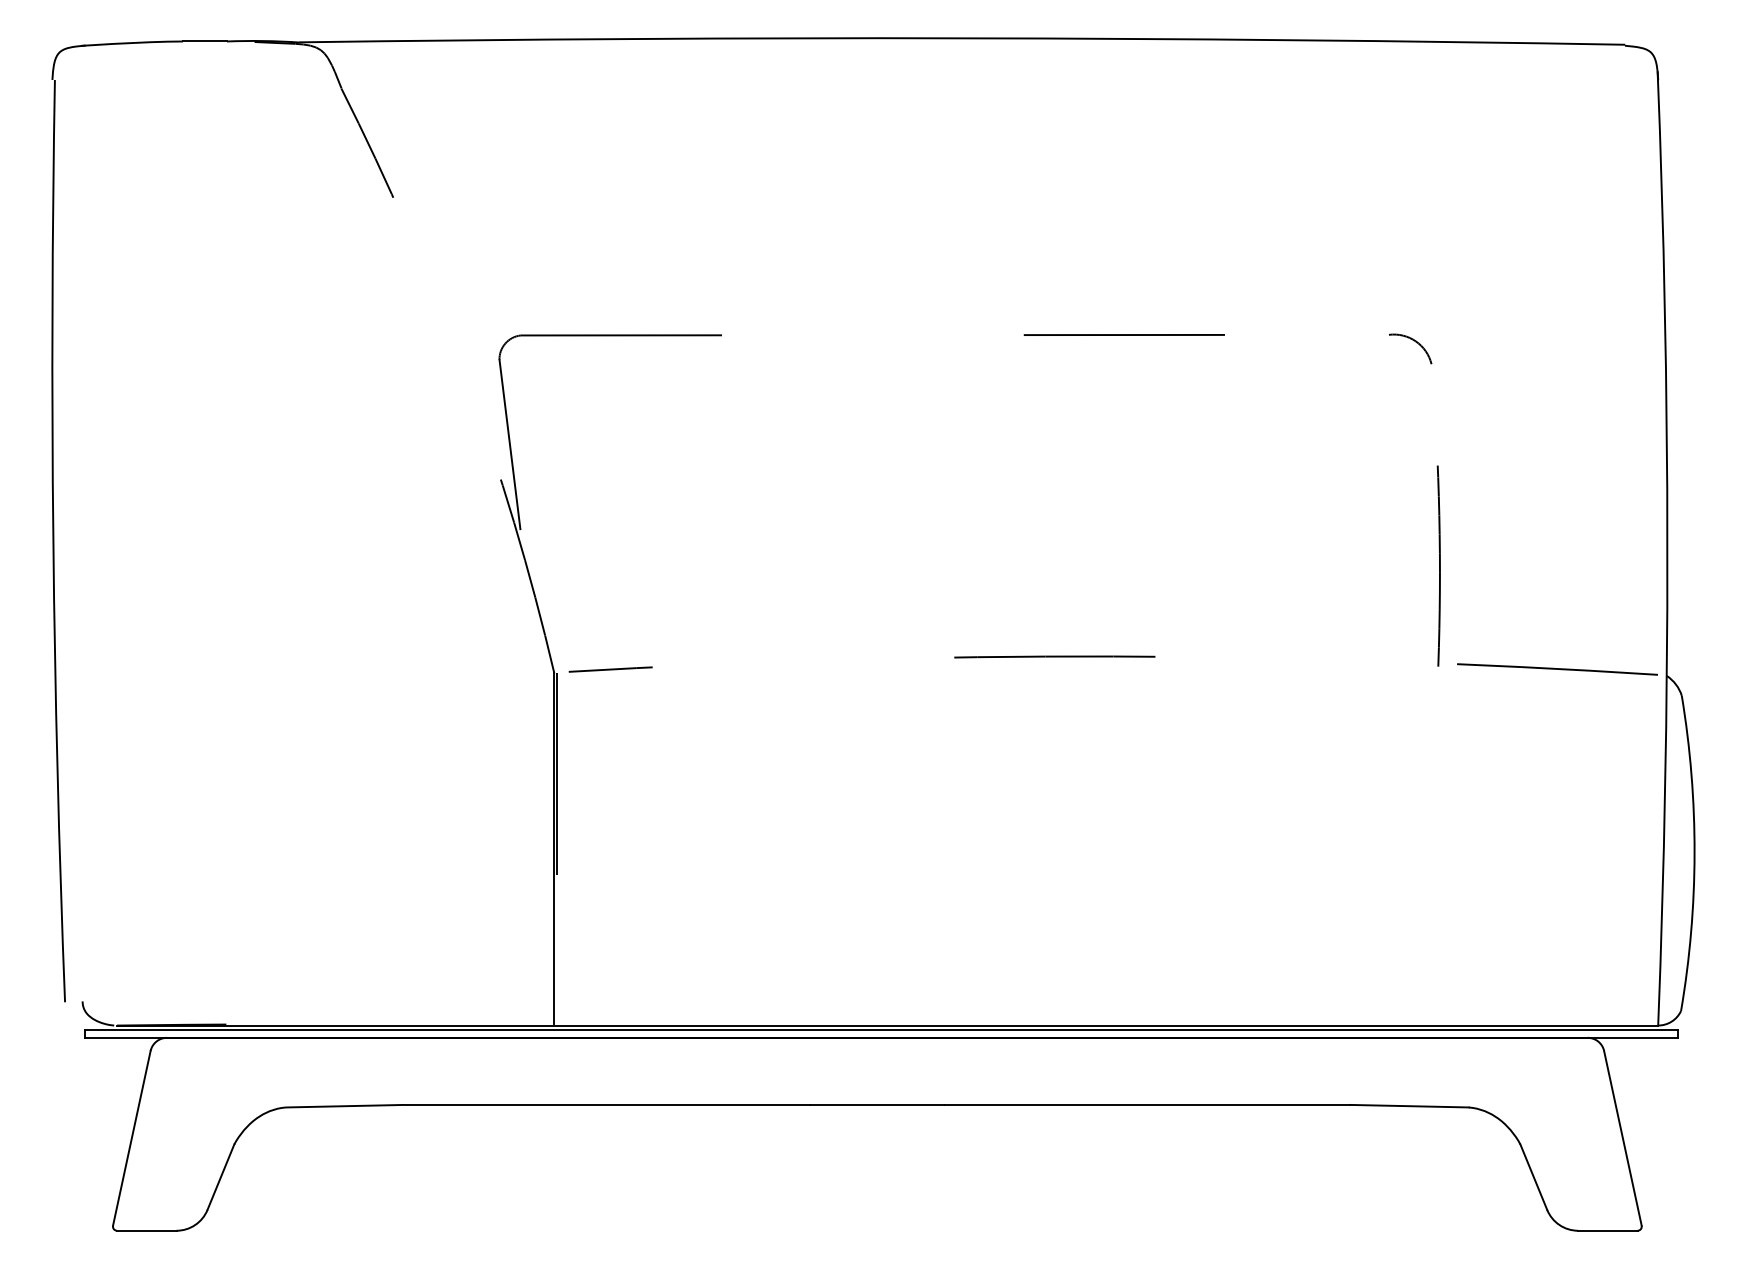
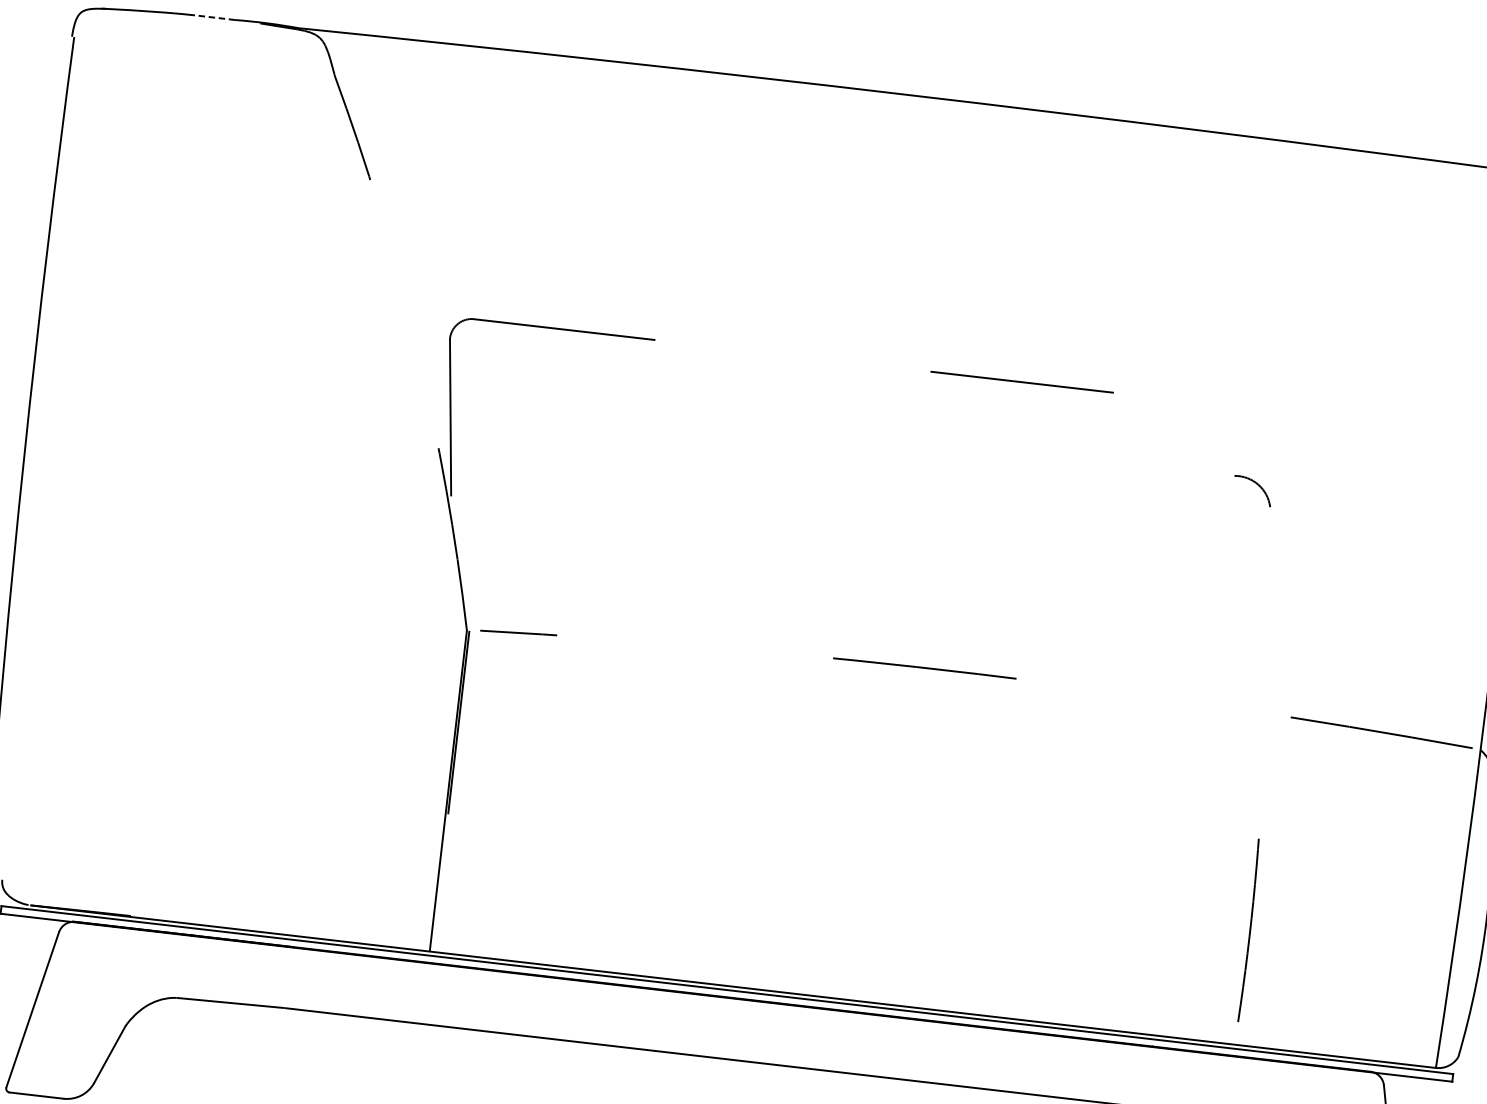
line: (204, 41) -> (214, 17), solid -> dashed
arc: (1415, 342) -> (1257, 485), moved
arc: (1439, 565) -> (1249, 929), moved

